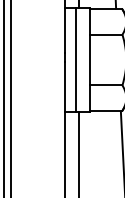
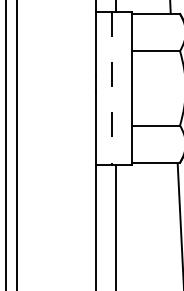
line: (76, 60) -> (112, 88), solid -> dashed

